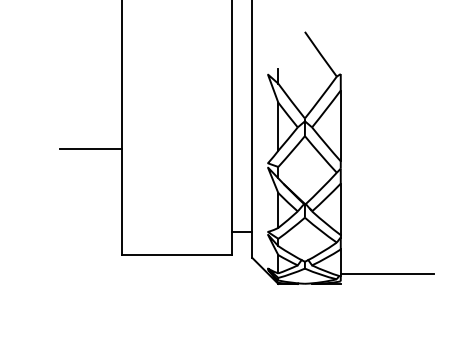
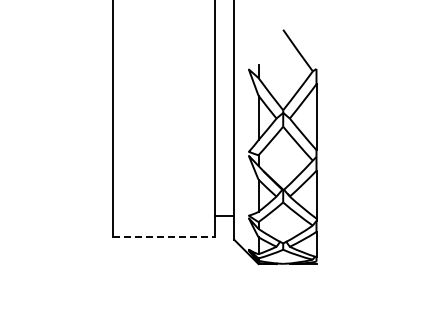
line: (91, 148) -> (84, 138), removed
line: (177, 255) -> (164, 237), solid -> dashed
line: (387, 273) -> (359, 254), removed

